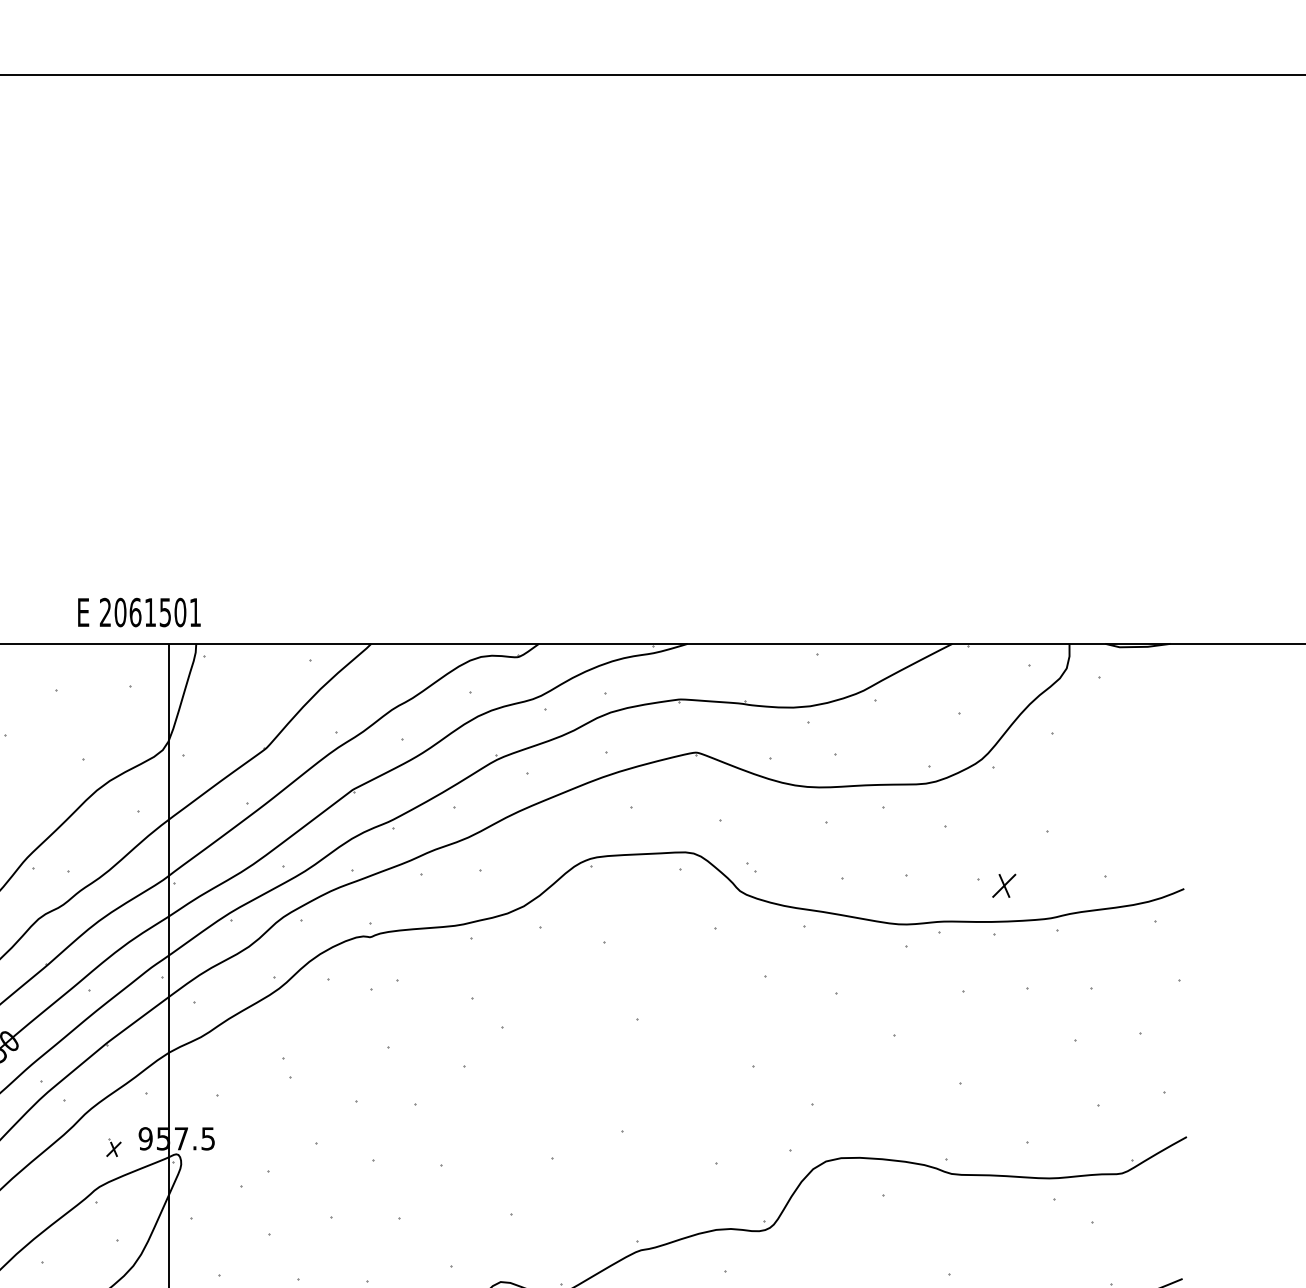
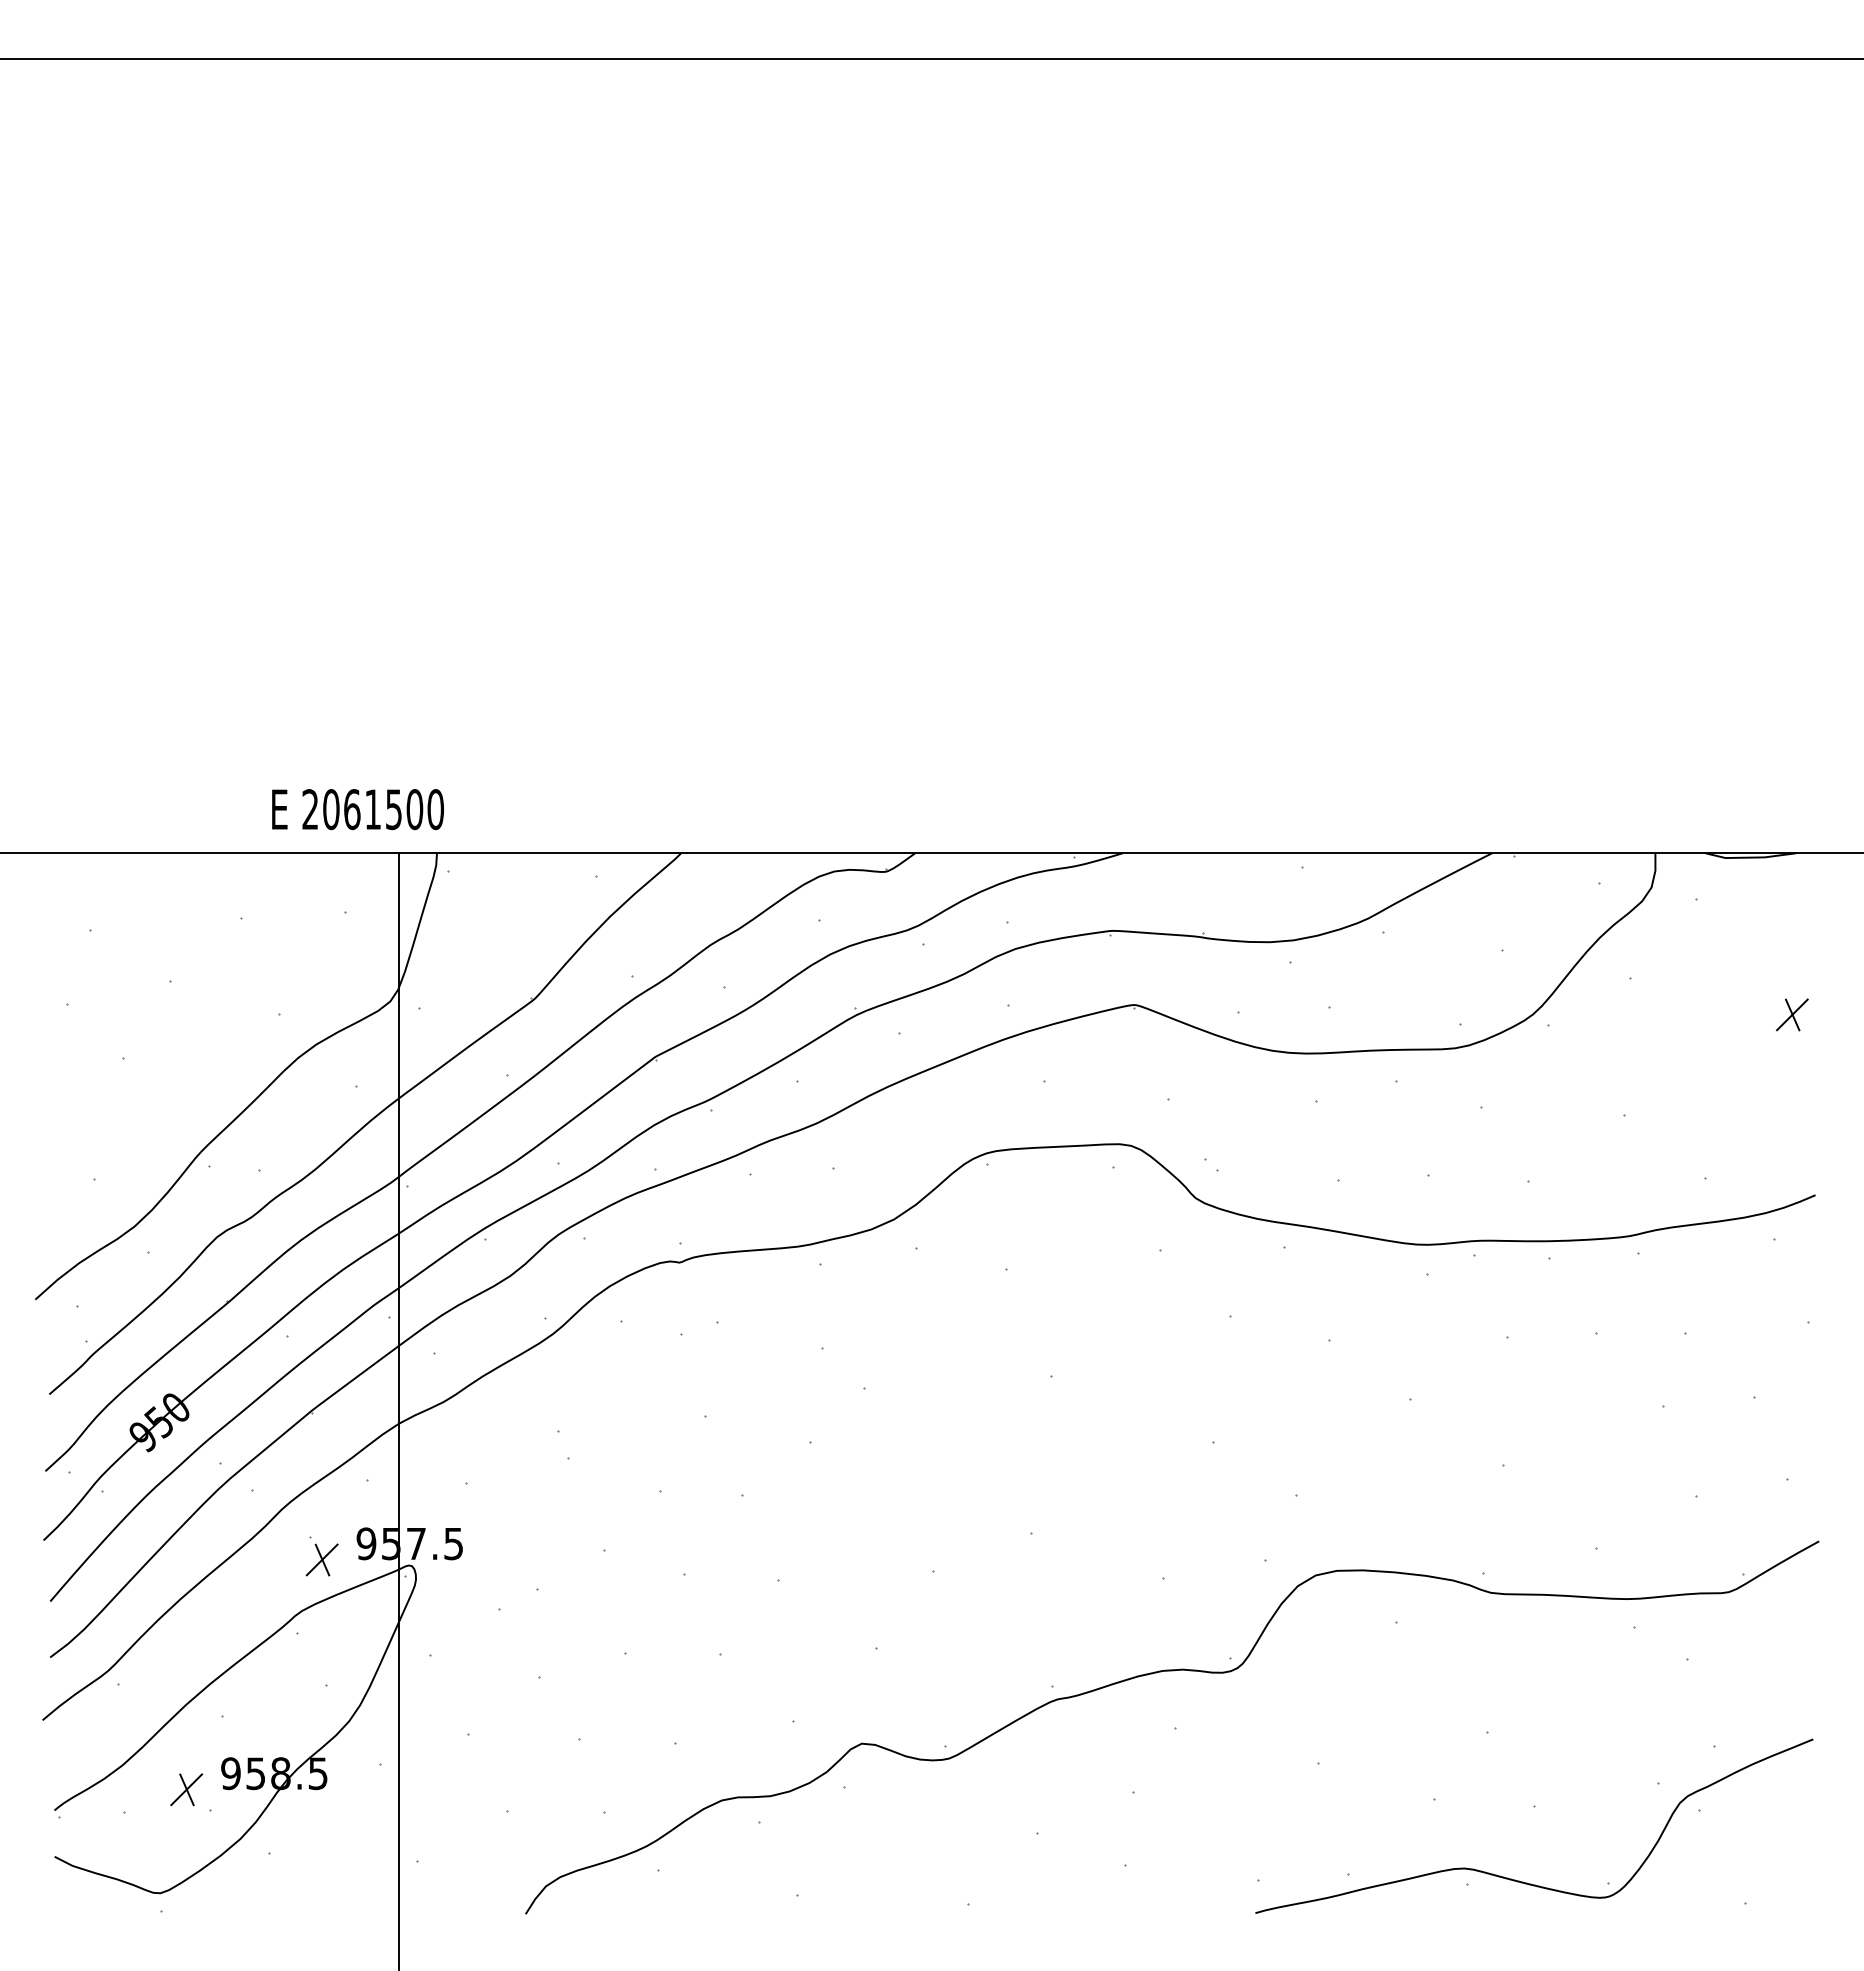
text: (195, 612) -> (435, 809), 2061501 -> 2061500
part: (1004, 885) -> (1792, 1014), moved
part: (113, 1147) -> (321, 1556), size x1.67

